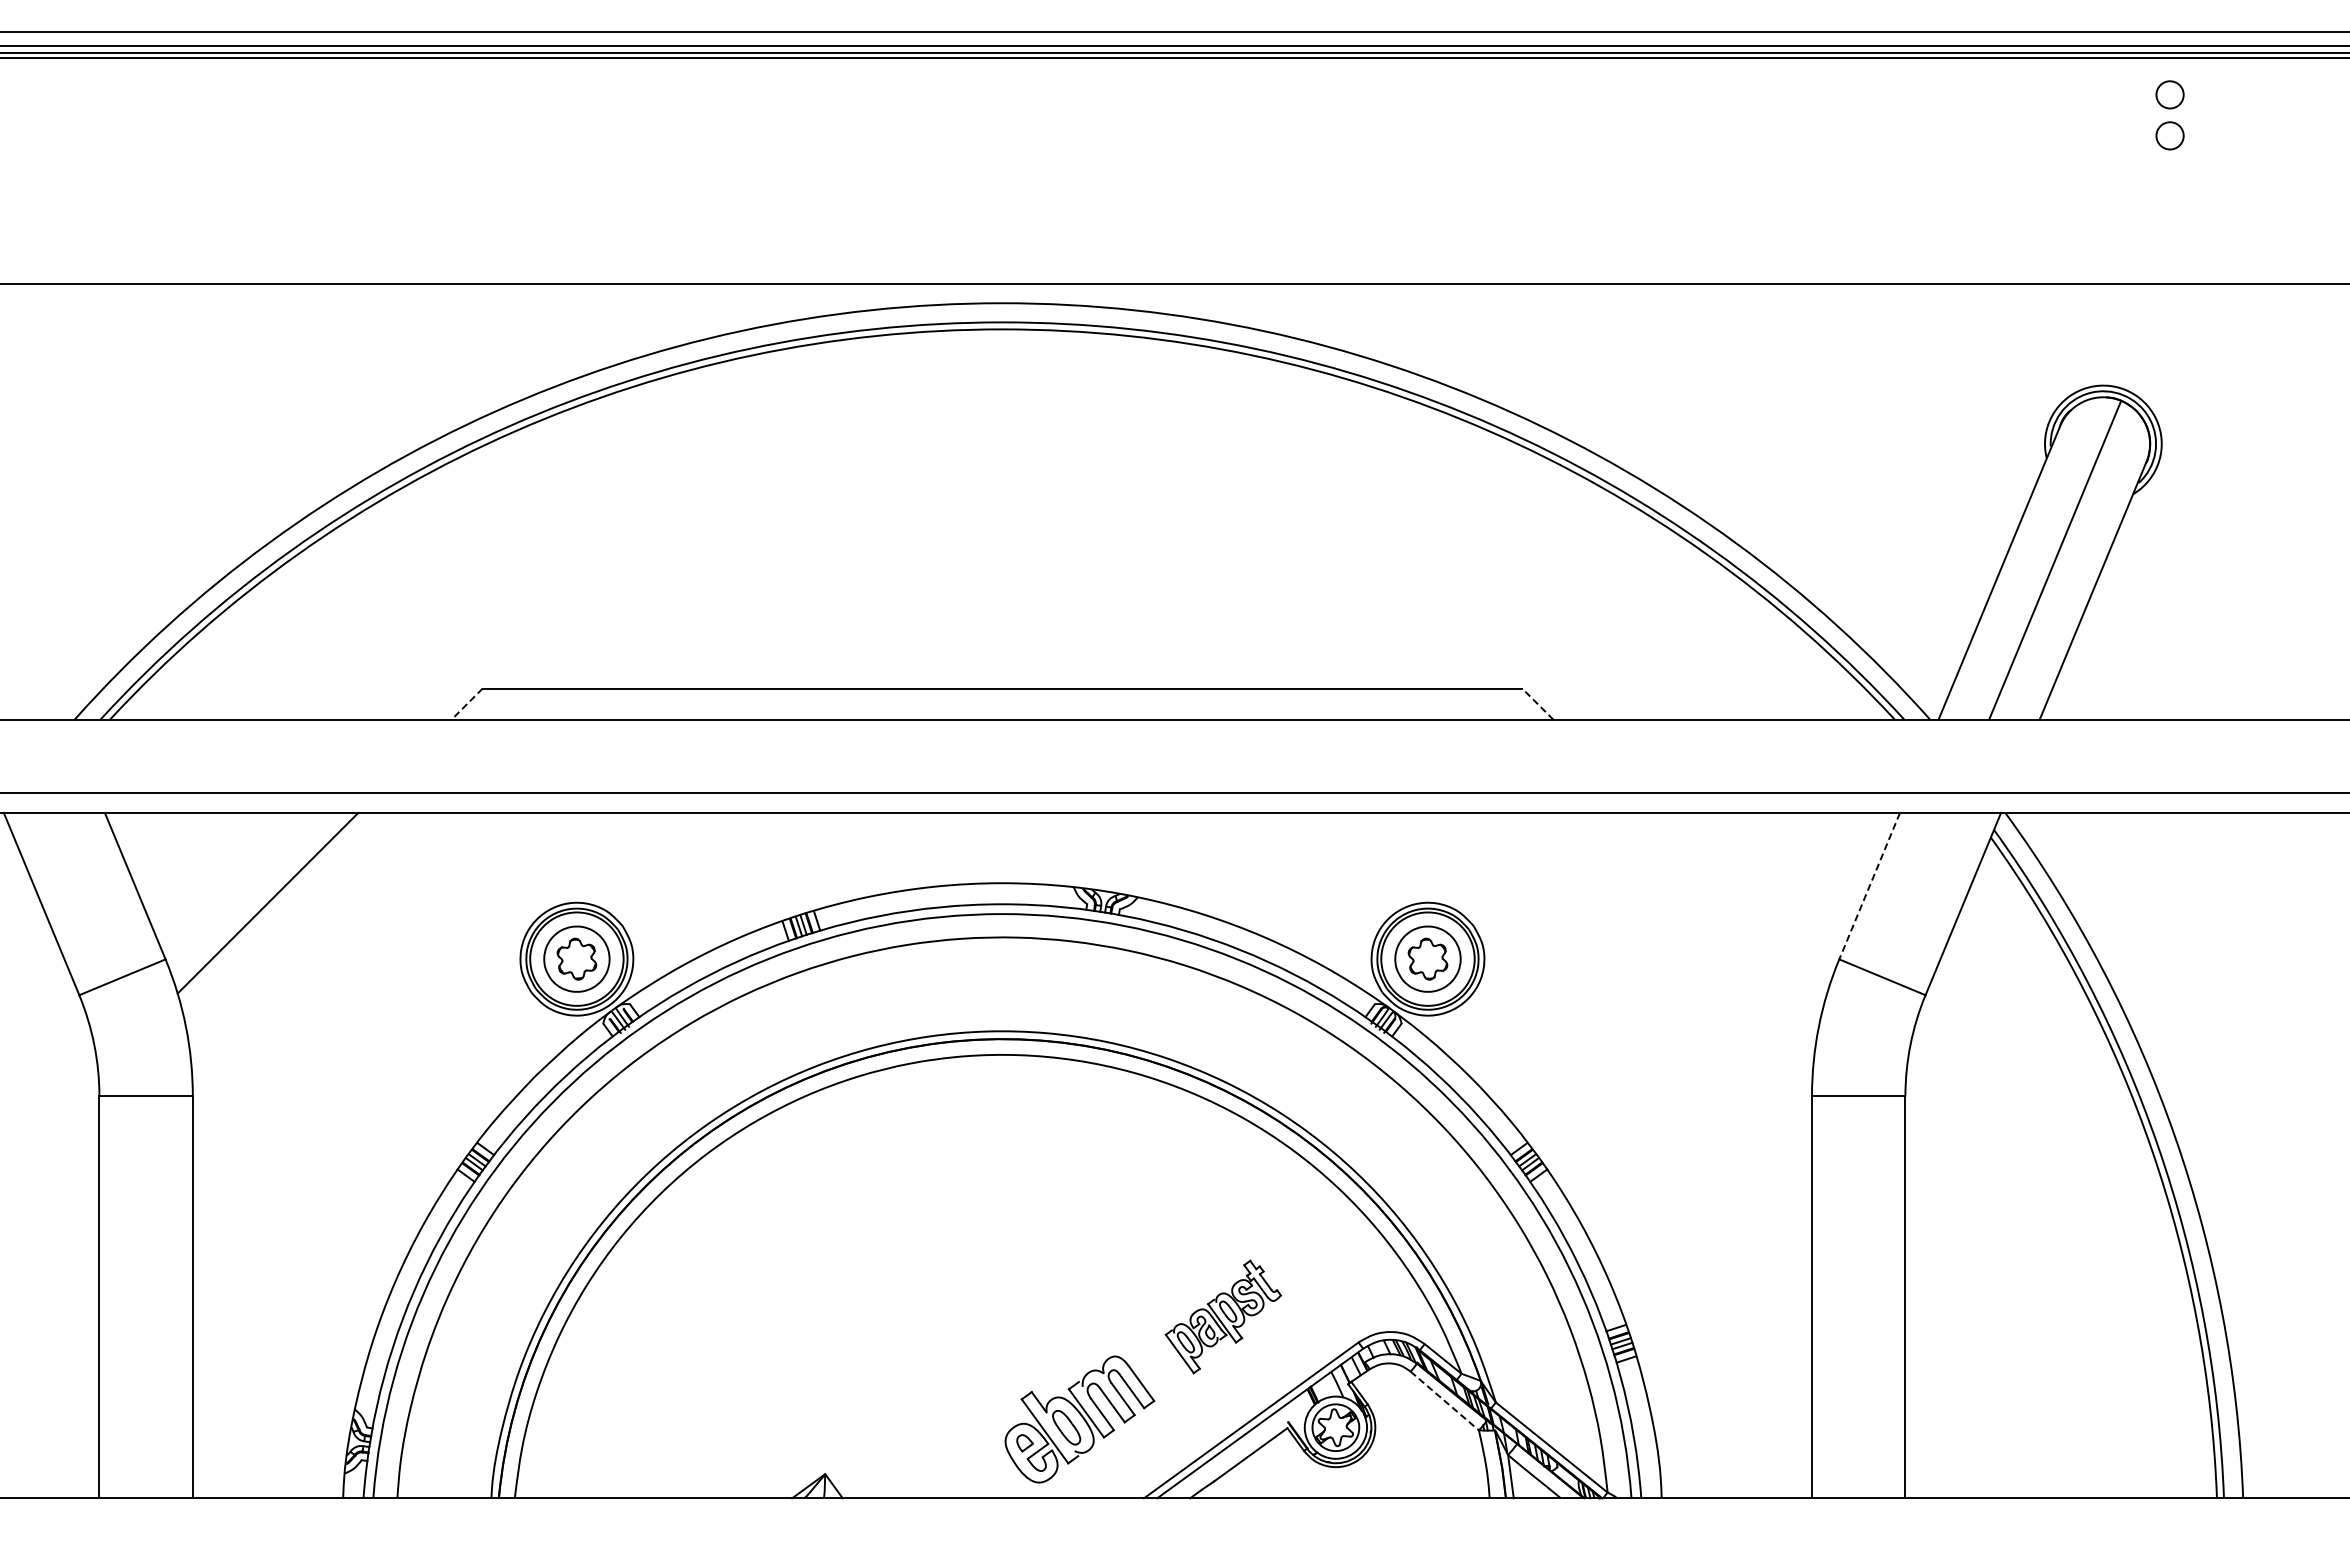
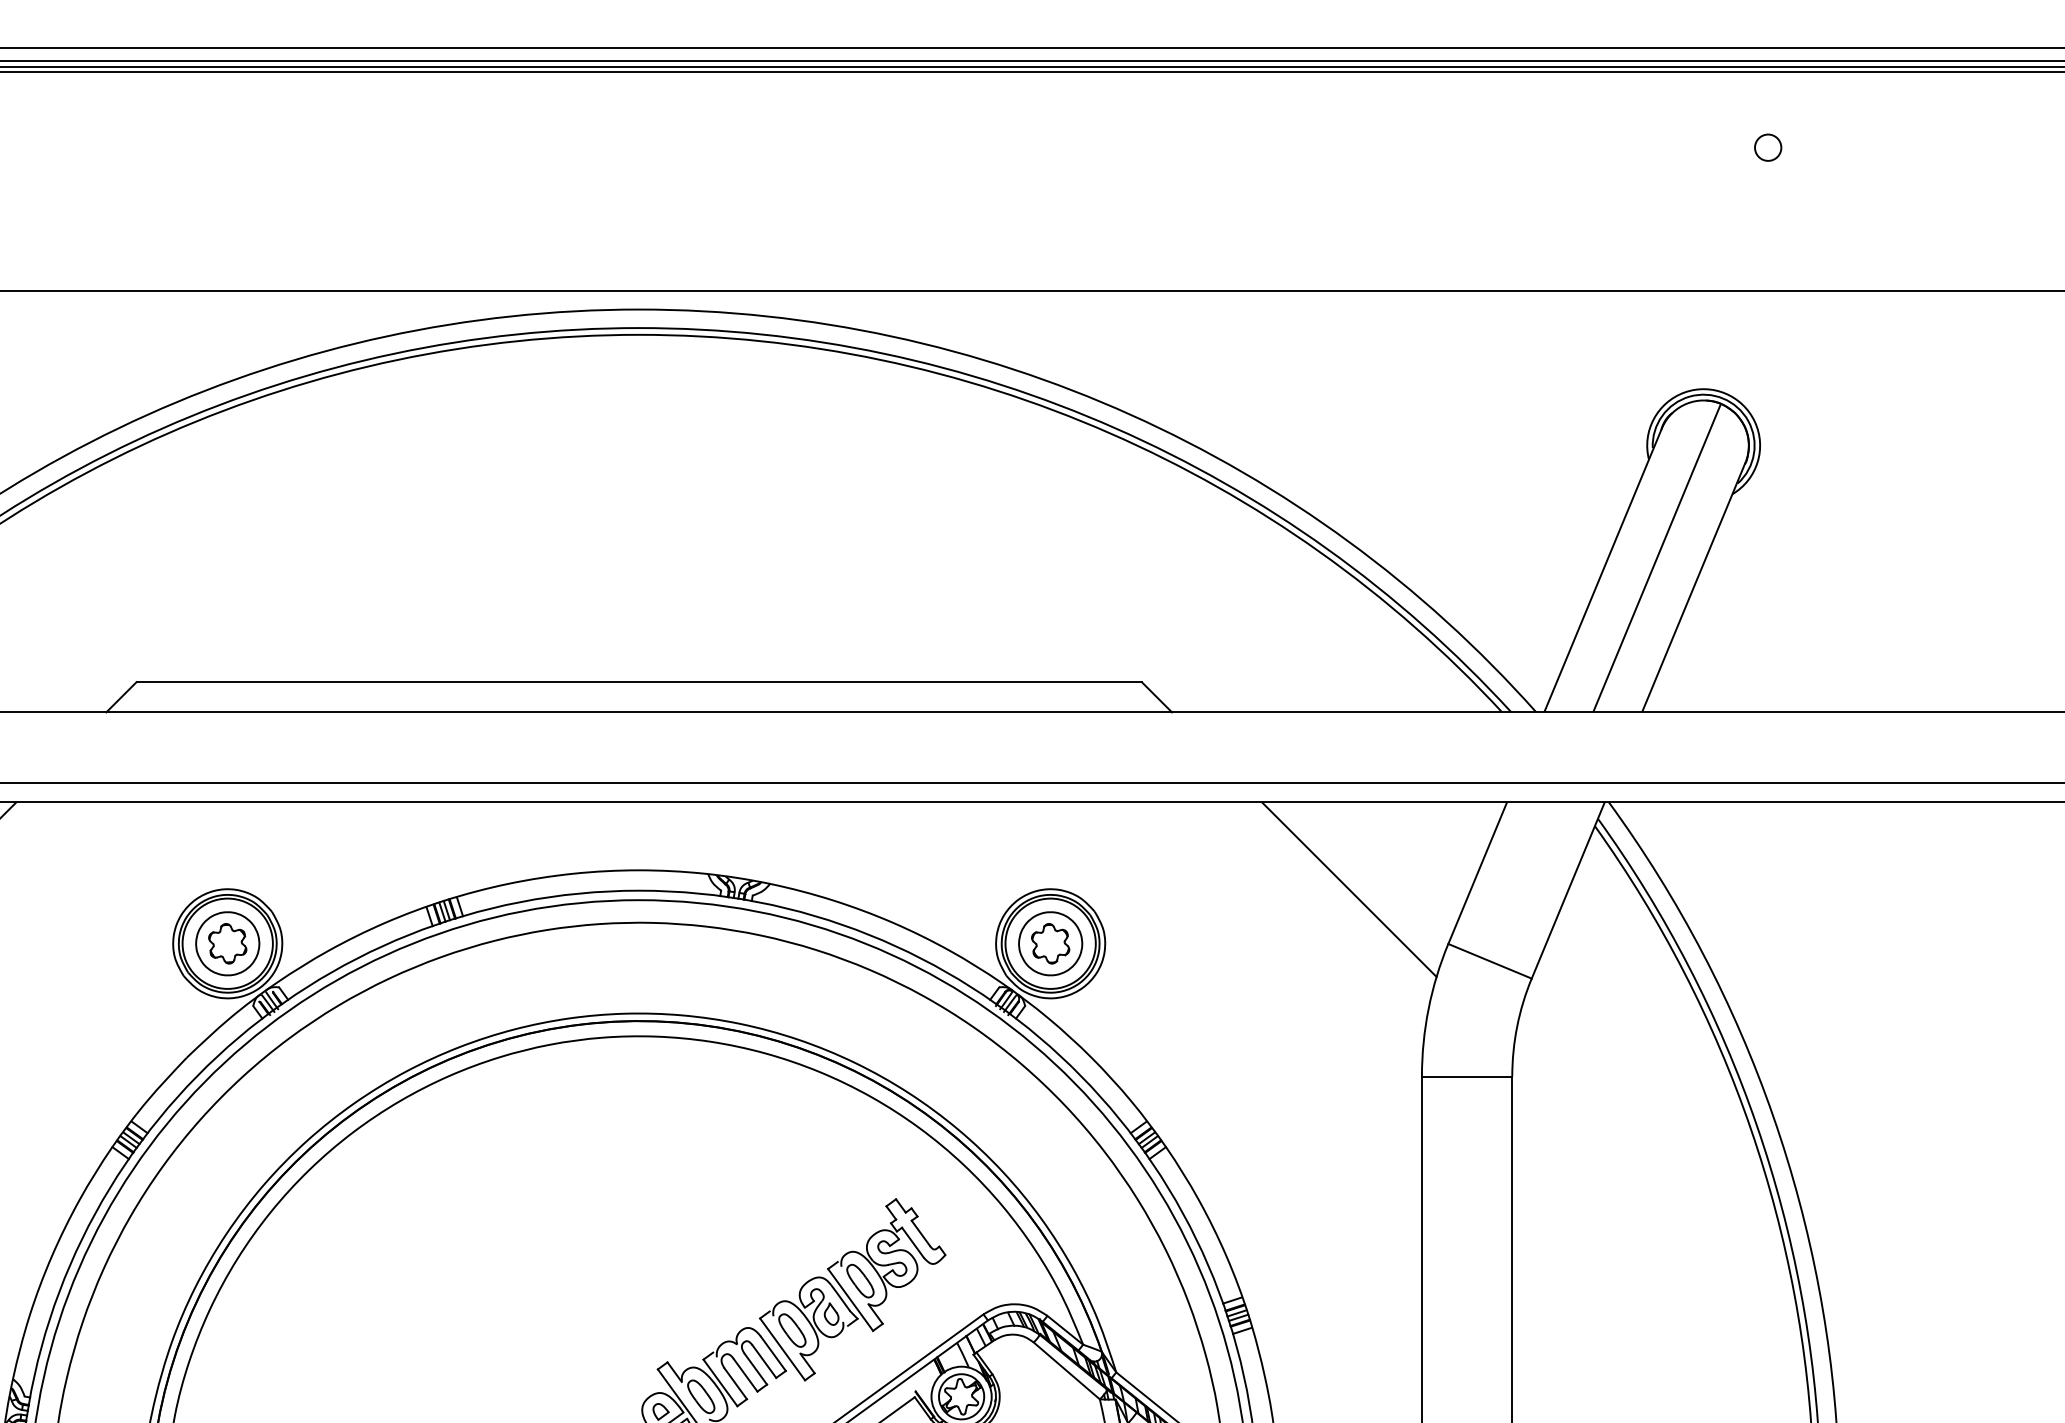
circle: (2169, 94) -> (1767, 107), removed
line: (1537, 703) -> (1156, 696), dashed -> solid
line: (466, 704) -> (120, 697), dashed -> solid
line: (1869, 886) -> (1477, 873), dashed -> solid
line: (1736, 903) -> (1348, 889), added
part: (1223, 1316) -> (852, 1289), size x1.67
line: (1445, 1401) -> (1067, 1371), dashed -> solid

